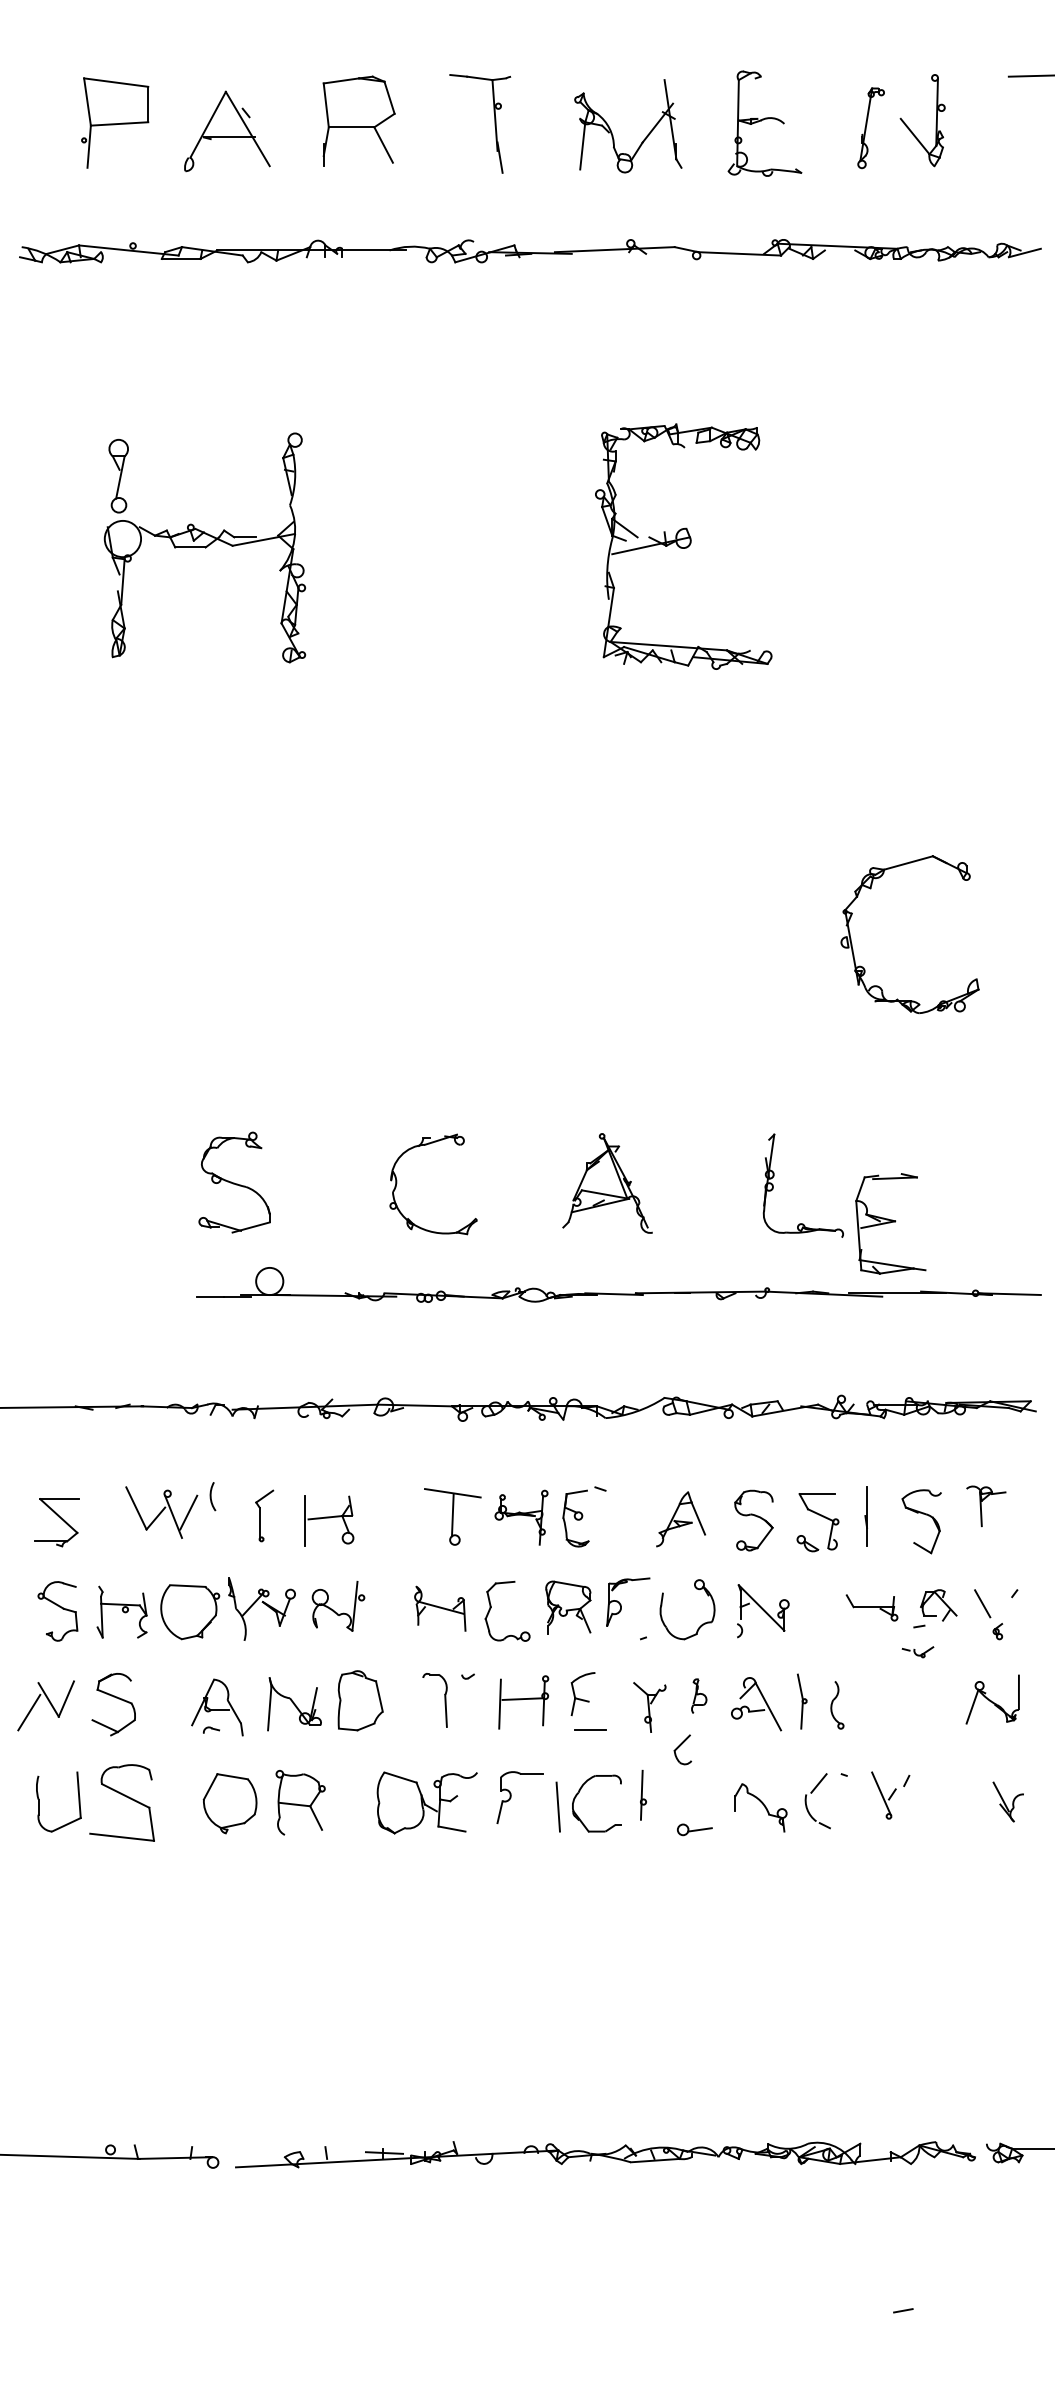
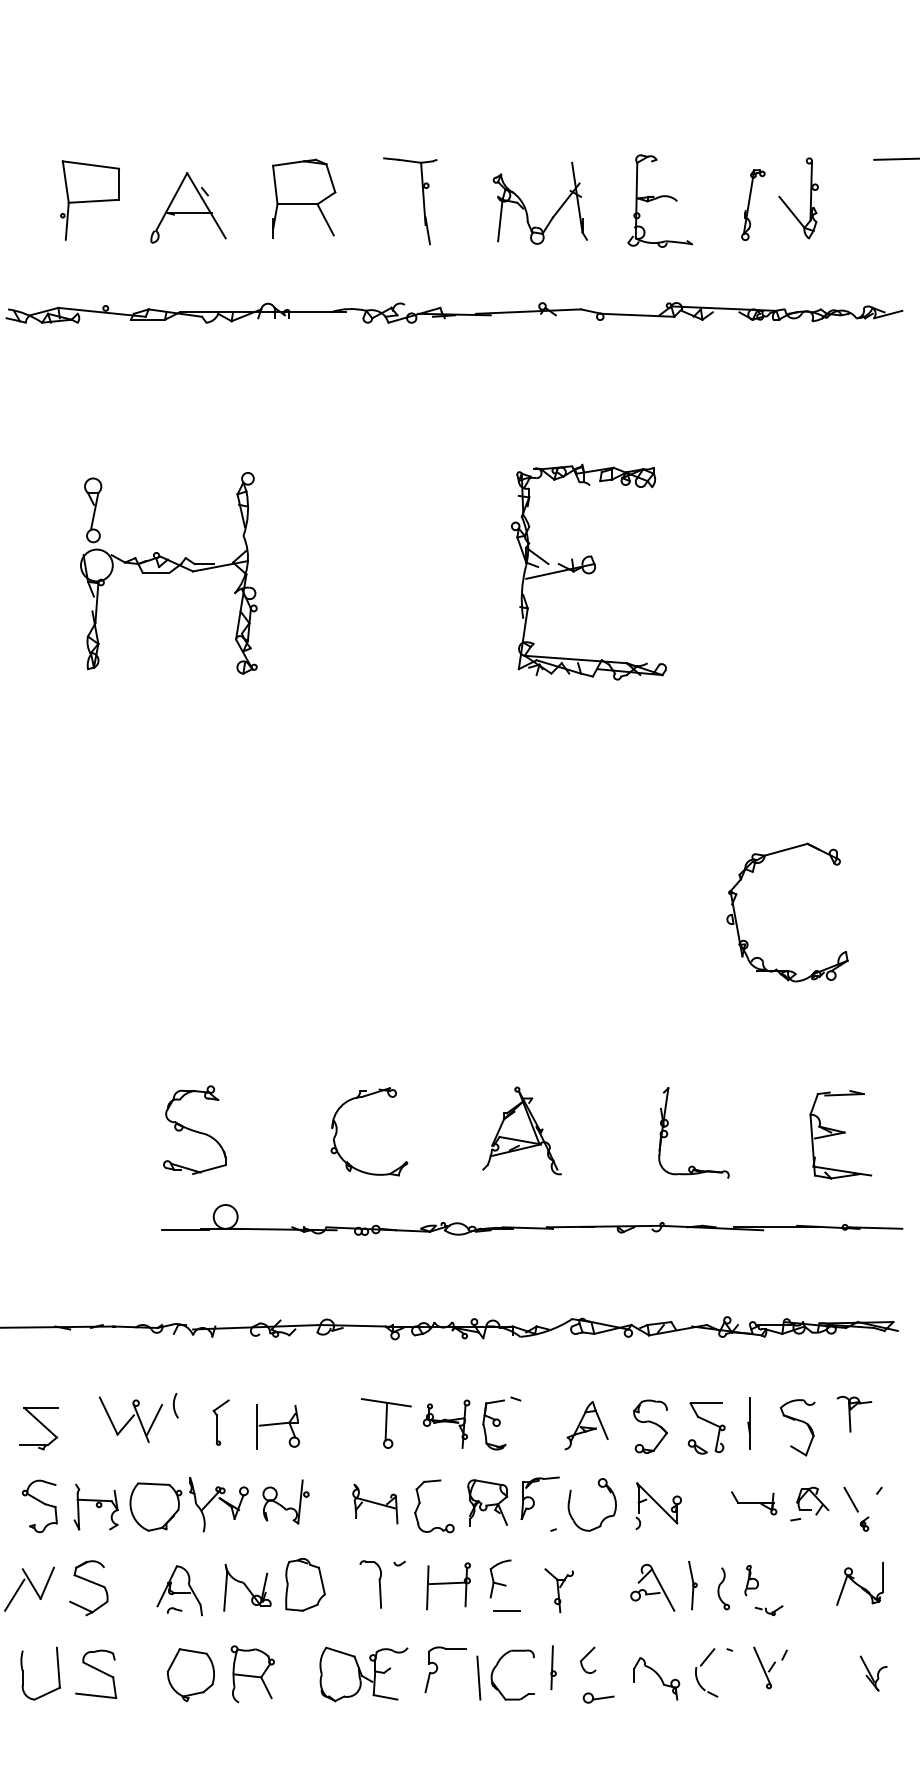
part: (890, 1223) -> (840, 1134), moved
part: (917, 1652) -> (768, 1610), moved
part: (699, 1695) -> (751, 1580), moved
part: (682, 1749) -> (587, 1660), moved
part: (121, 1802) -> (95, 1674), size x0.71

